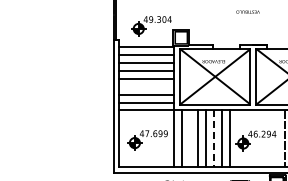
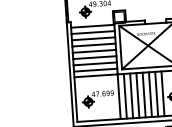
line: (146, 87) -> (94, 57), added
line: (190, 138) -> (131, 95), added
line: (214, 139) -> (150, 95), dashed -> solid

